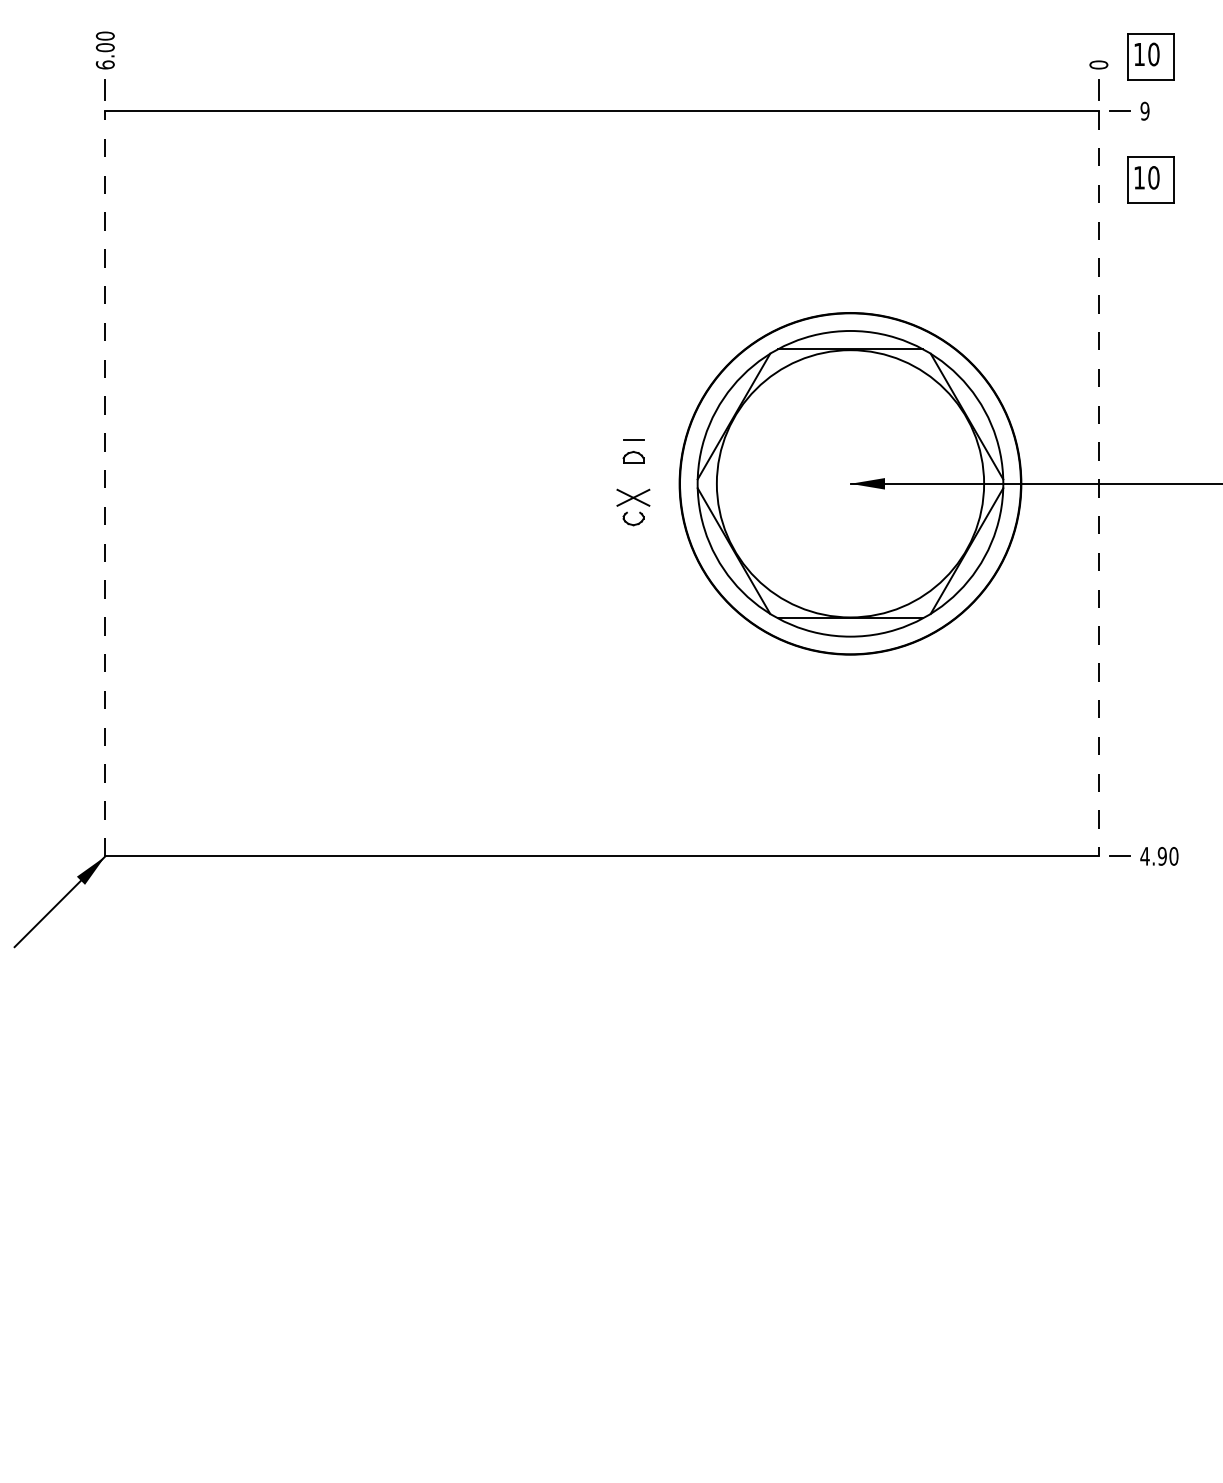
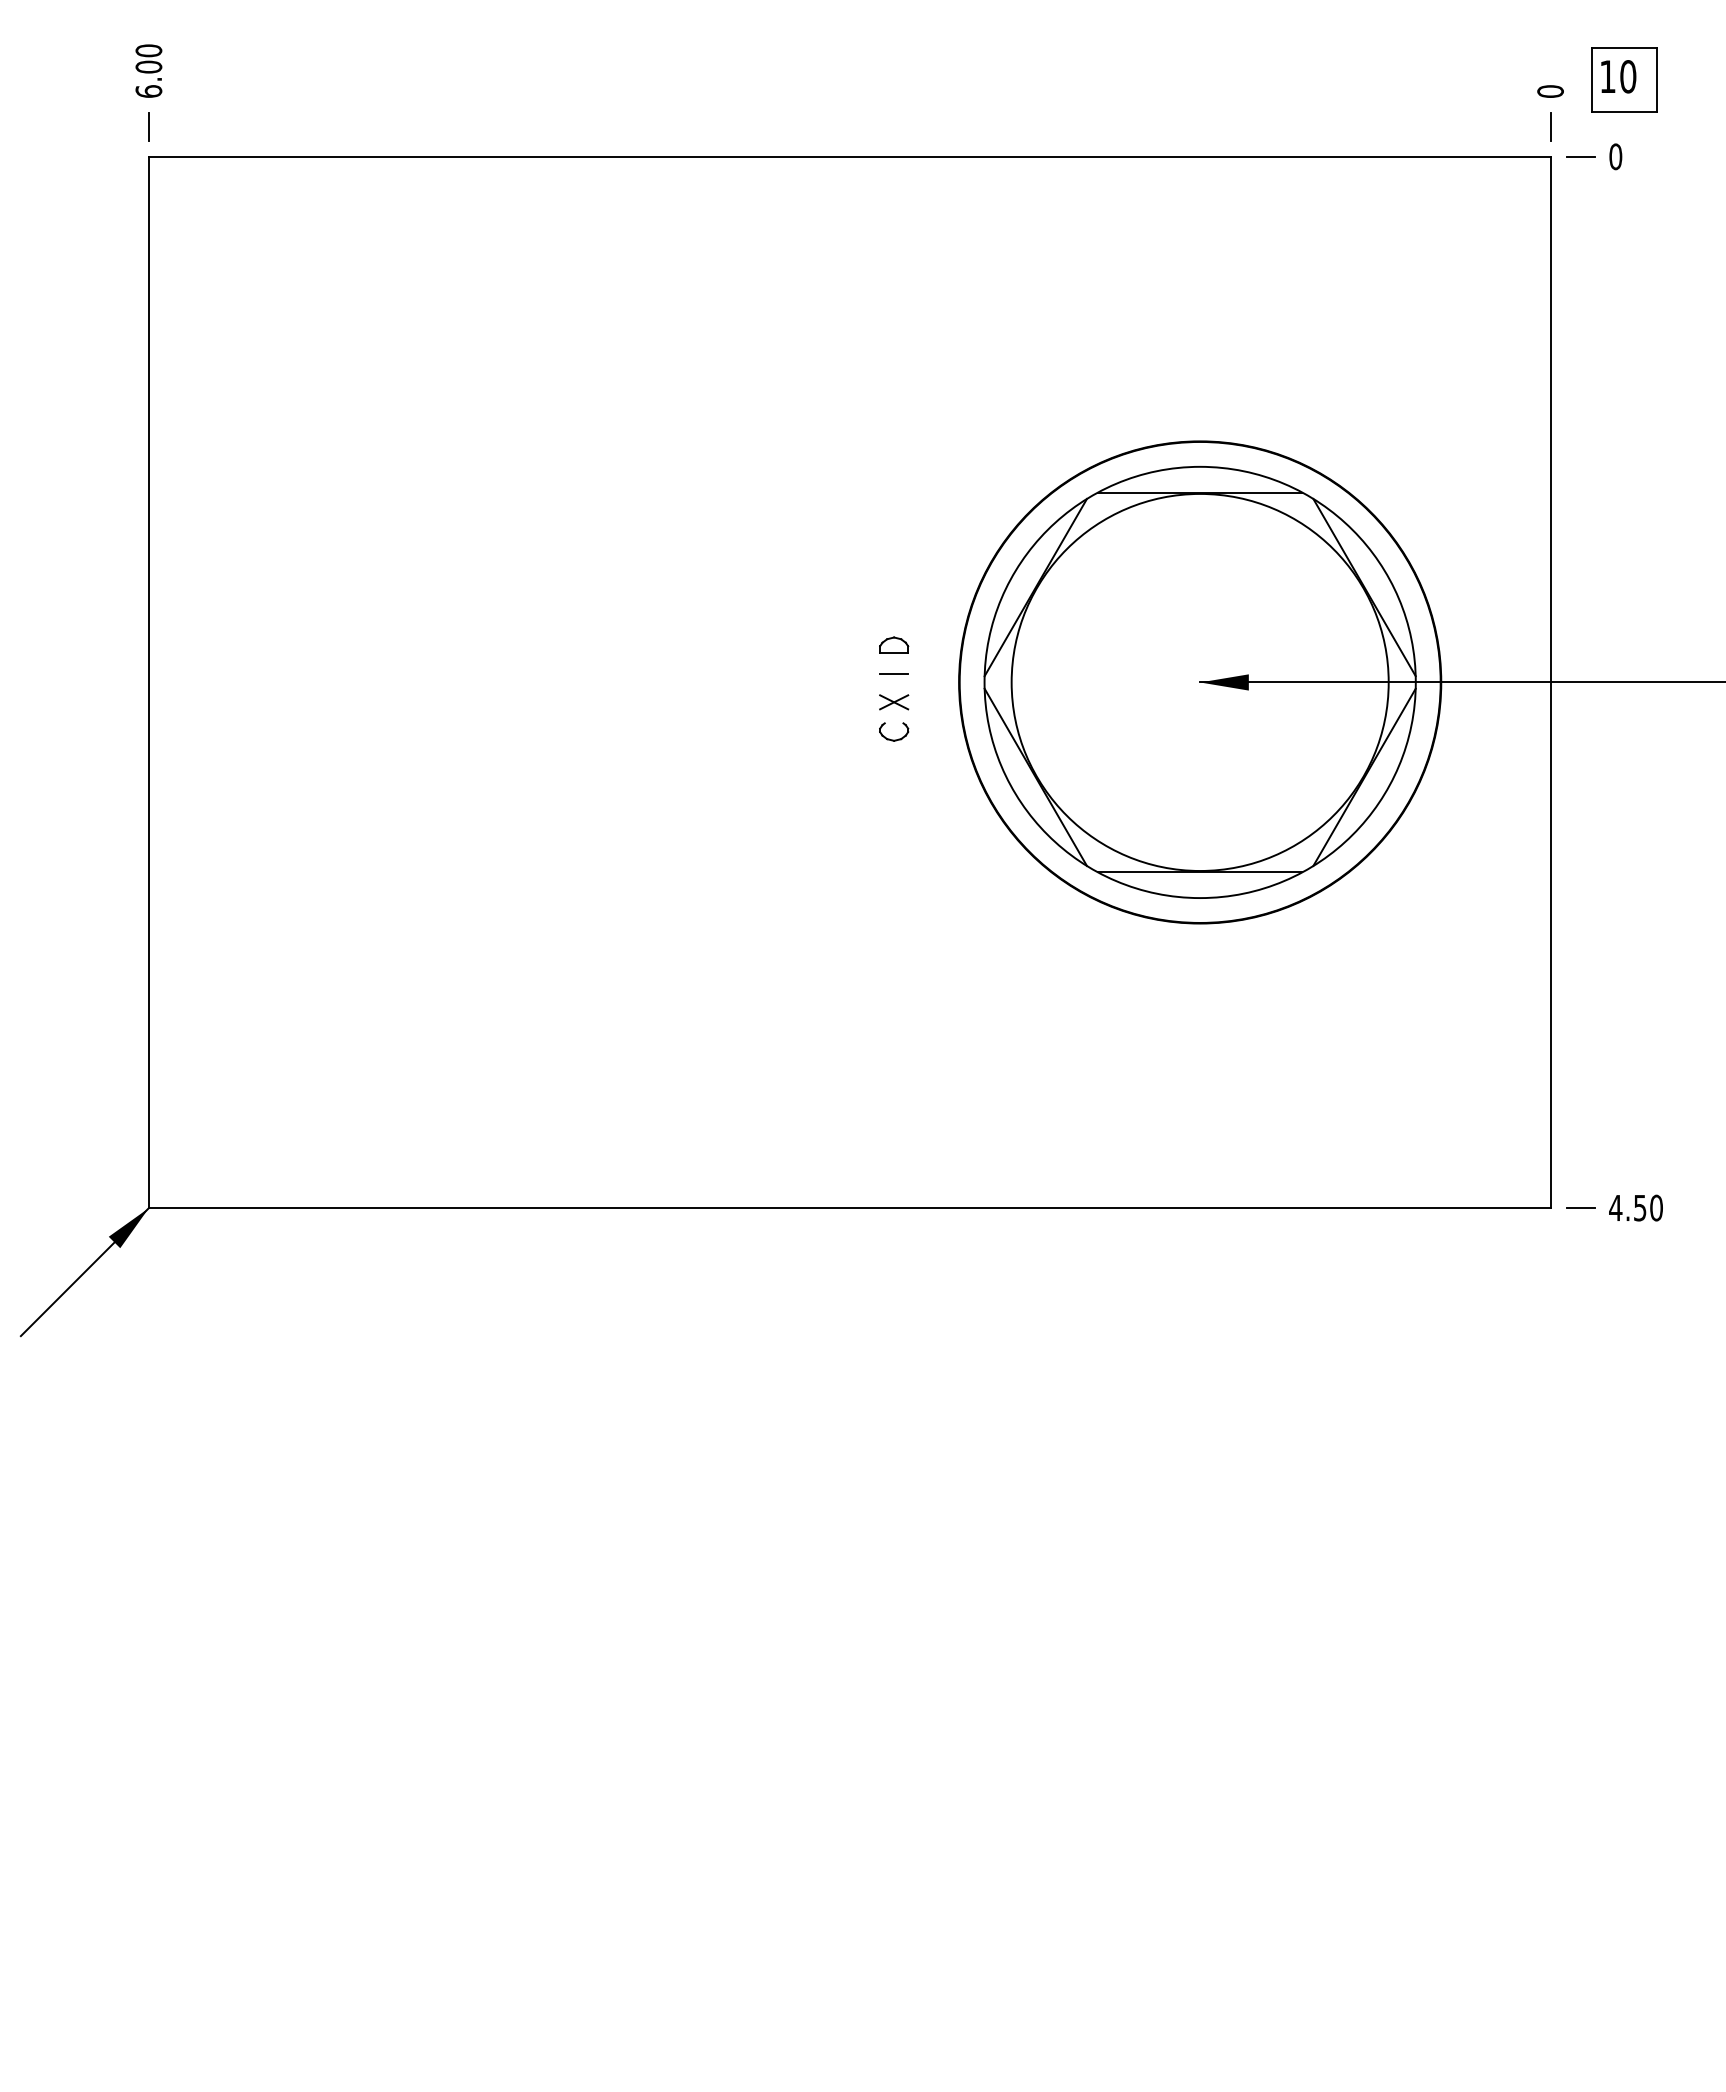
text: (1144, 111) -> (1615, 156), 9 -> 0
part: (1151, 179) -> (1624, 253), removed
line: (633, 439) -> (893, 673), moved
line: (105, 483) -> (148, 682), dashed -> solid
line: (1098, 483) -> (1550, 682), dashed -> solid
part: (633, 498) -> (894, 702), size x0.62
text: (1161, 855) -> (1639, 1207), 4.90 -> 4.50

